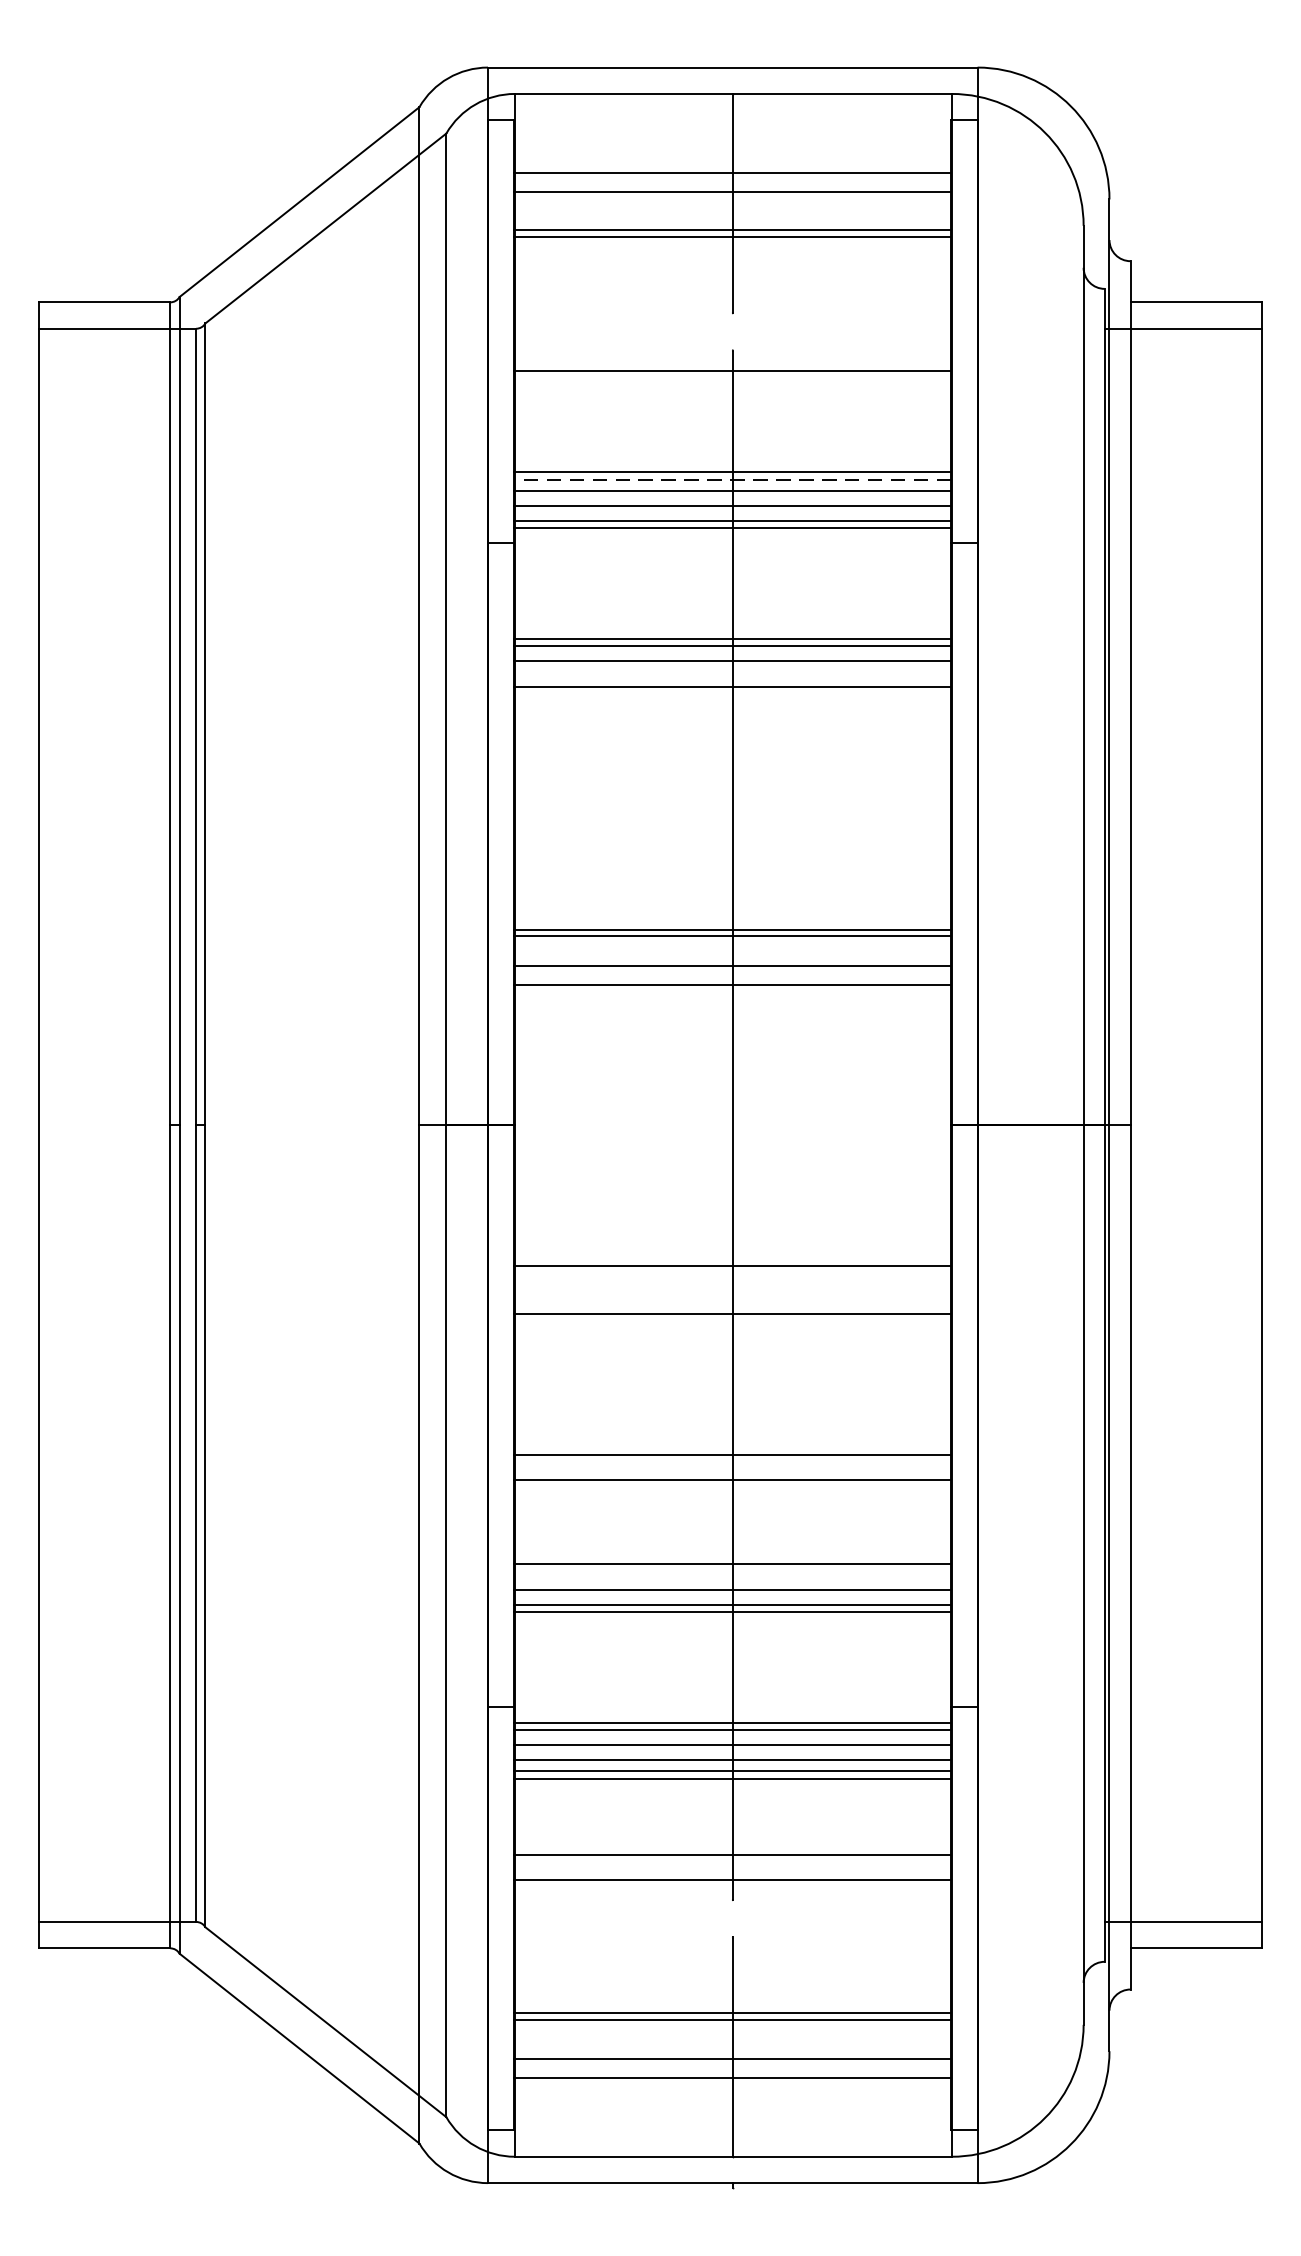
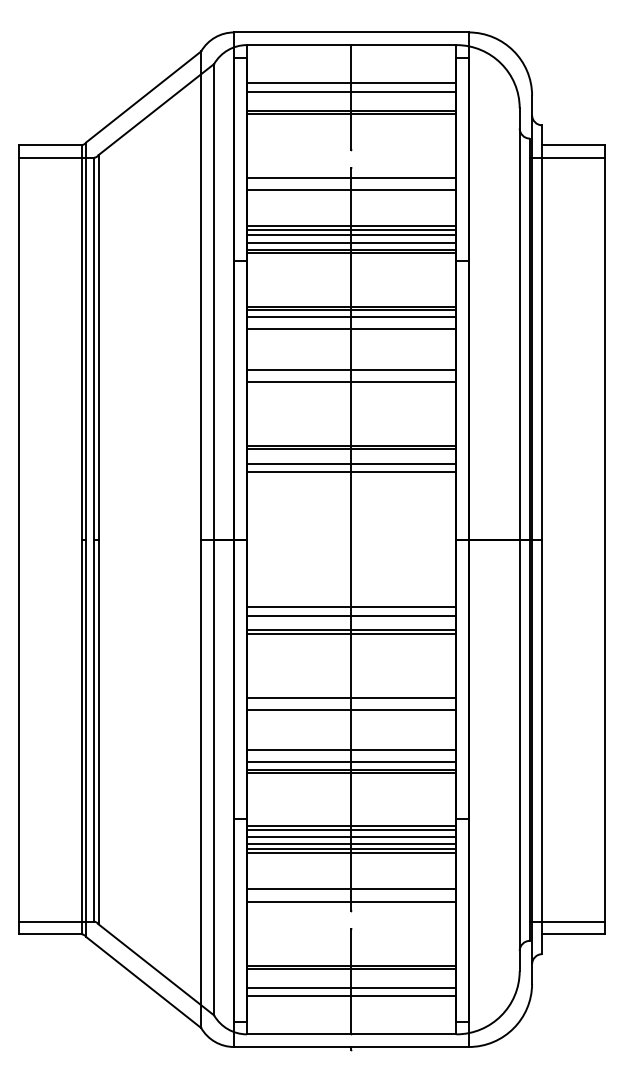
line: (732, 397) -> (351, 190), added
line: (732, 480) -> (351, 230), dashed -> solid
line: (732, 770) -> (351, 369), added
line: (732, 795) -> (351, 381), added
line: (732, 1283) -> (351, 615), added
line: (732, 1320) -> (351, 633), added

